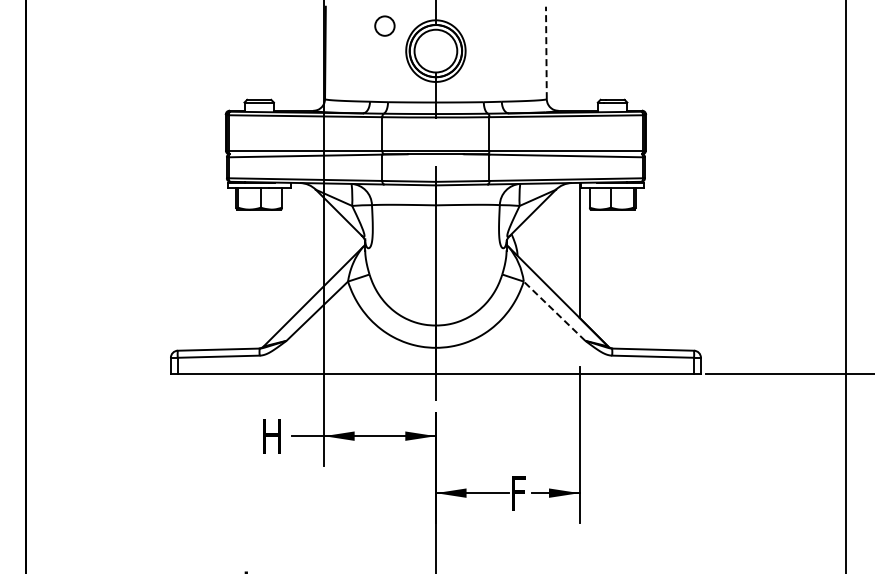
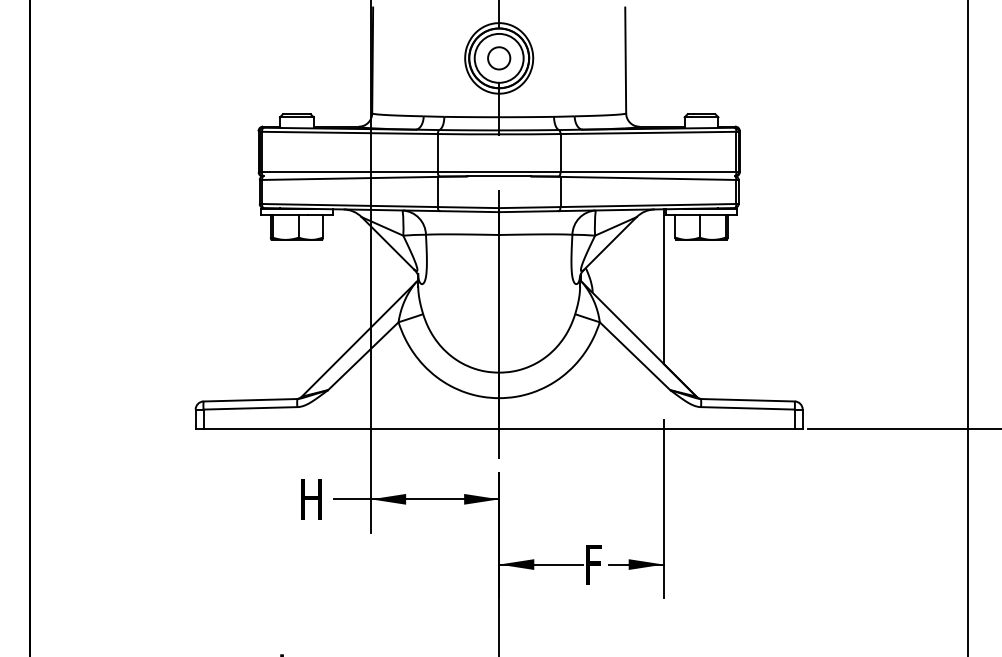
circle: (384, 25) -> (498, 57), moved
line: (546, 52) -> (625, 59), dashed -> solid
line: (554, 311) -> (634, 356), dashed -> solid

